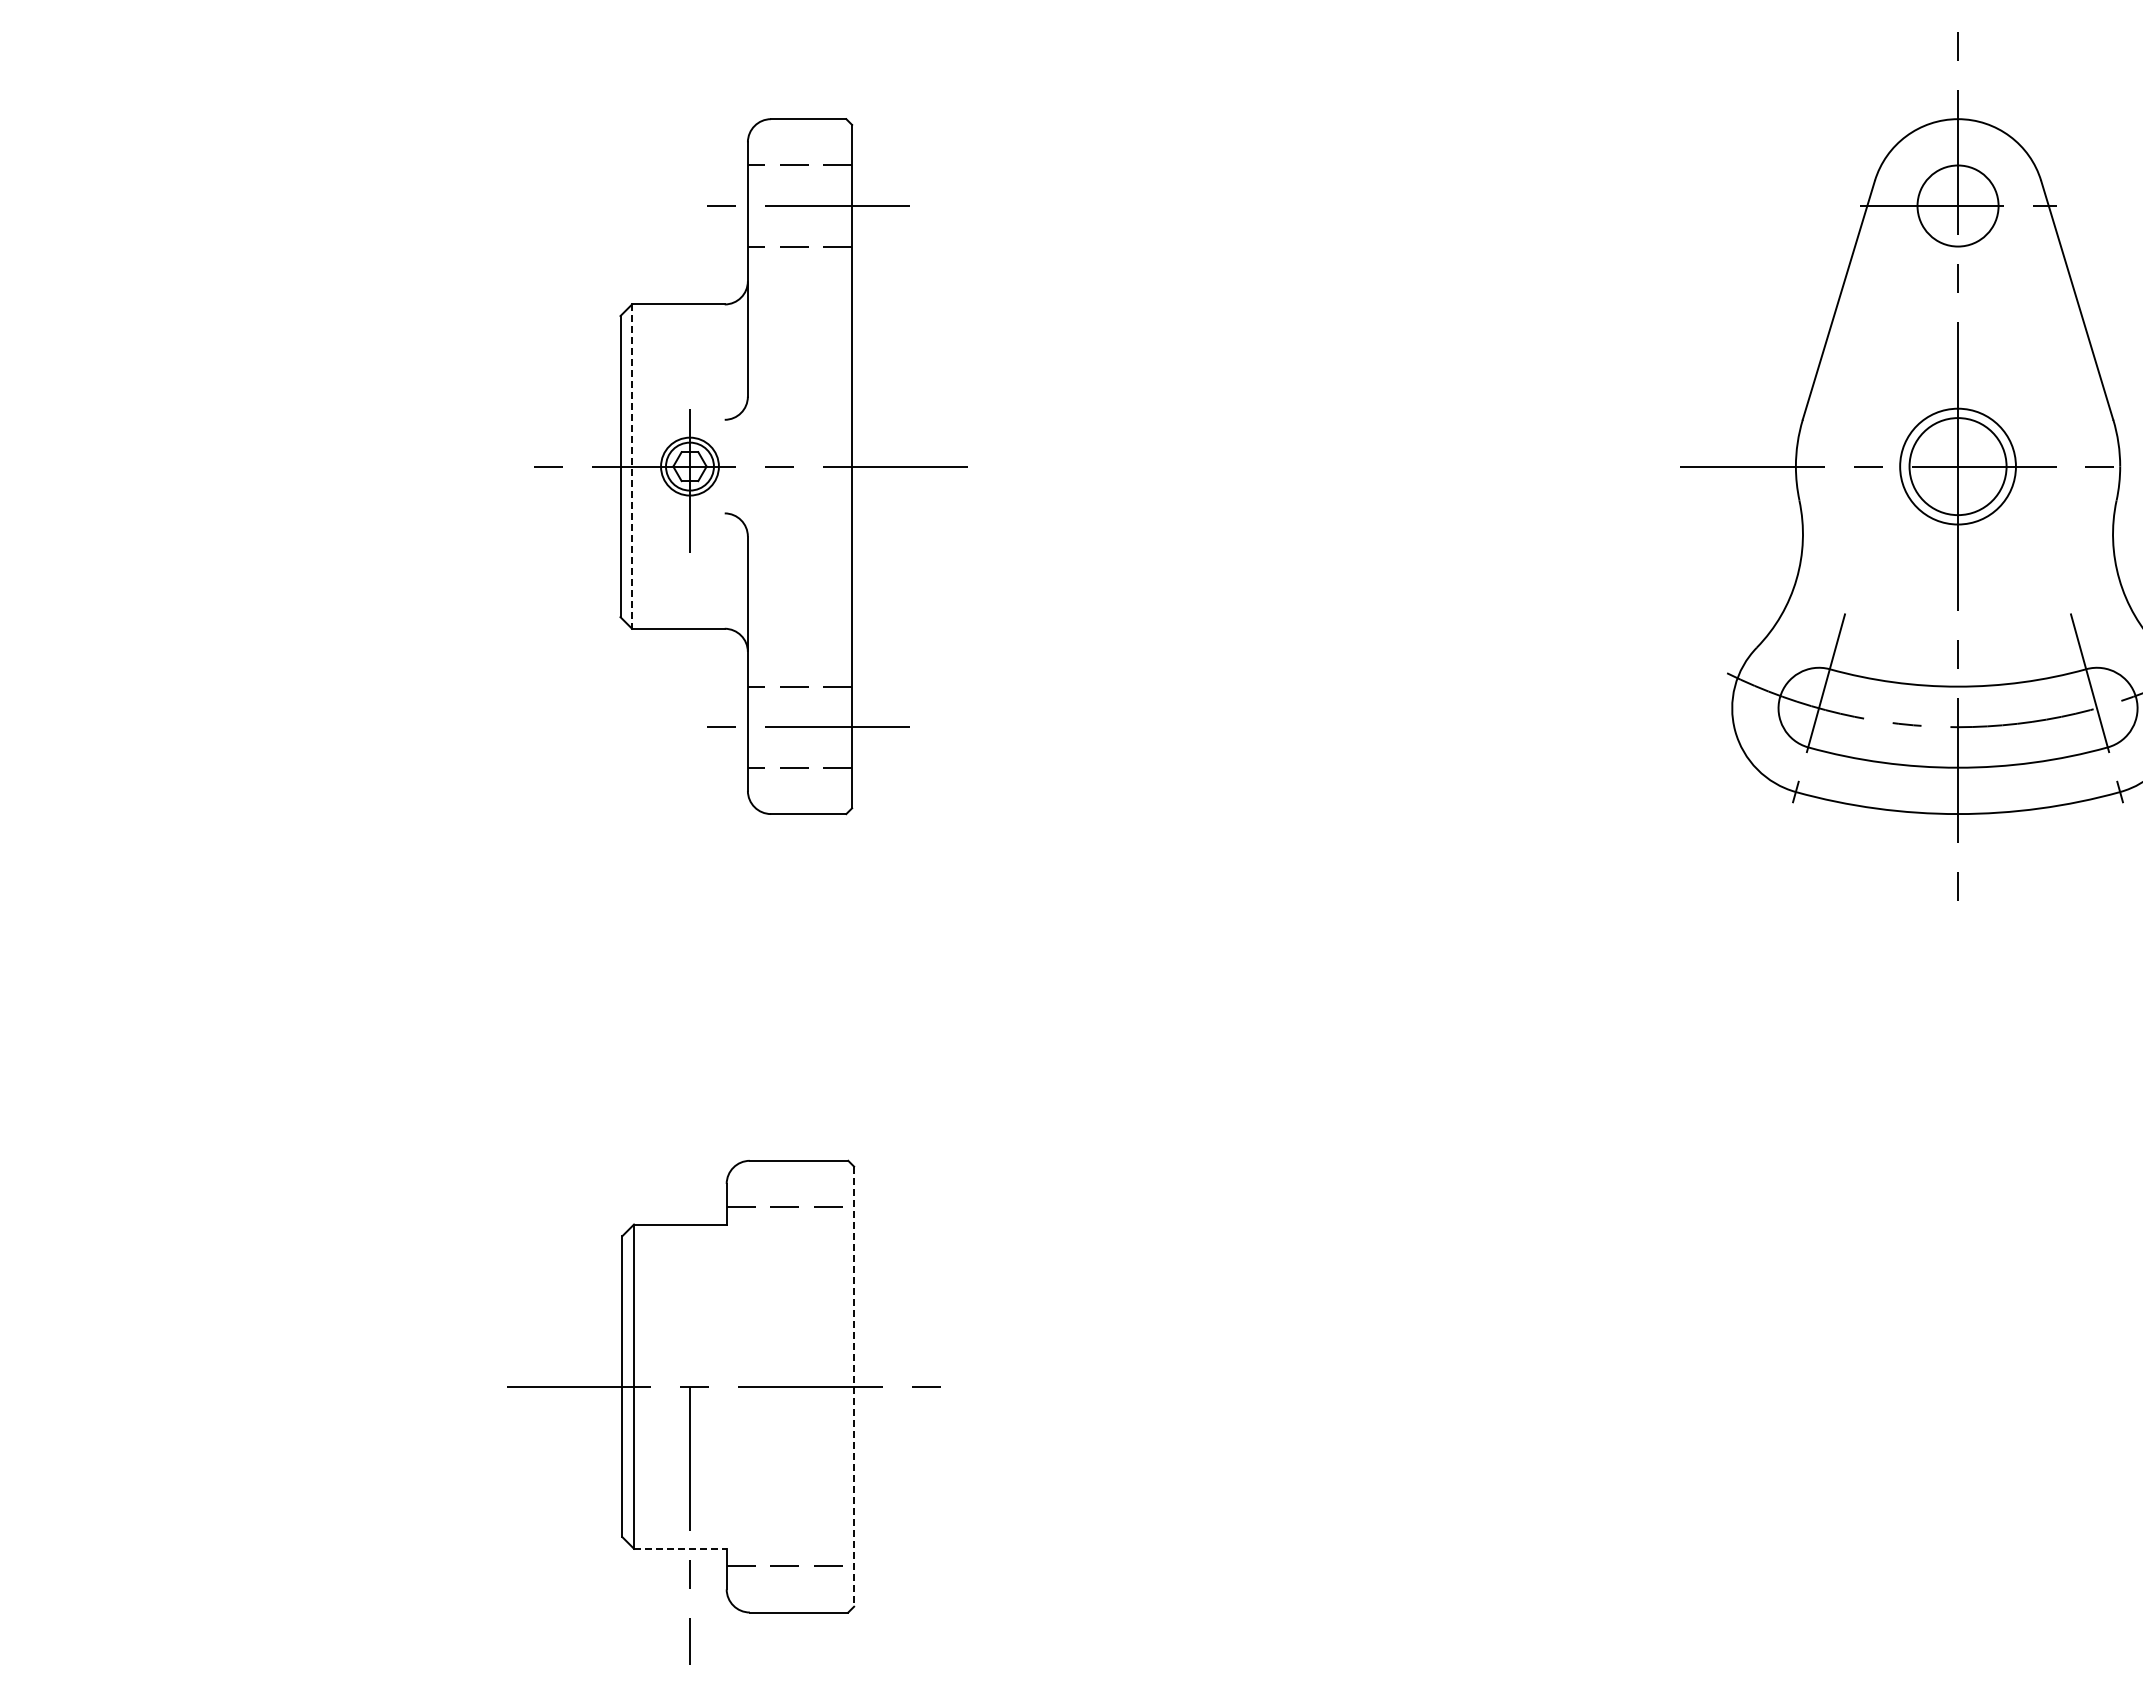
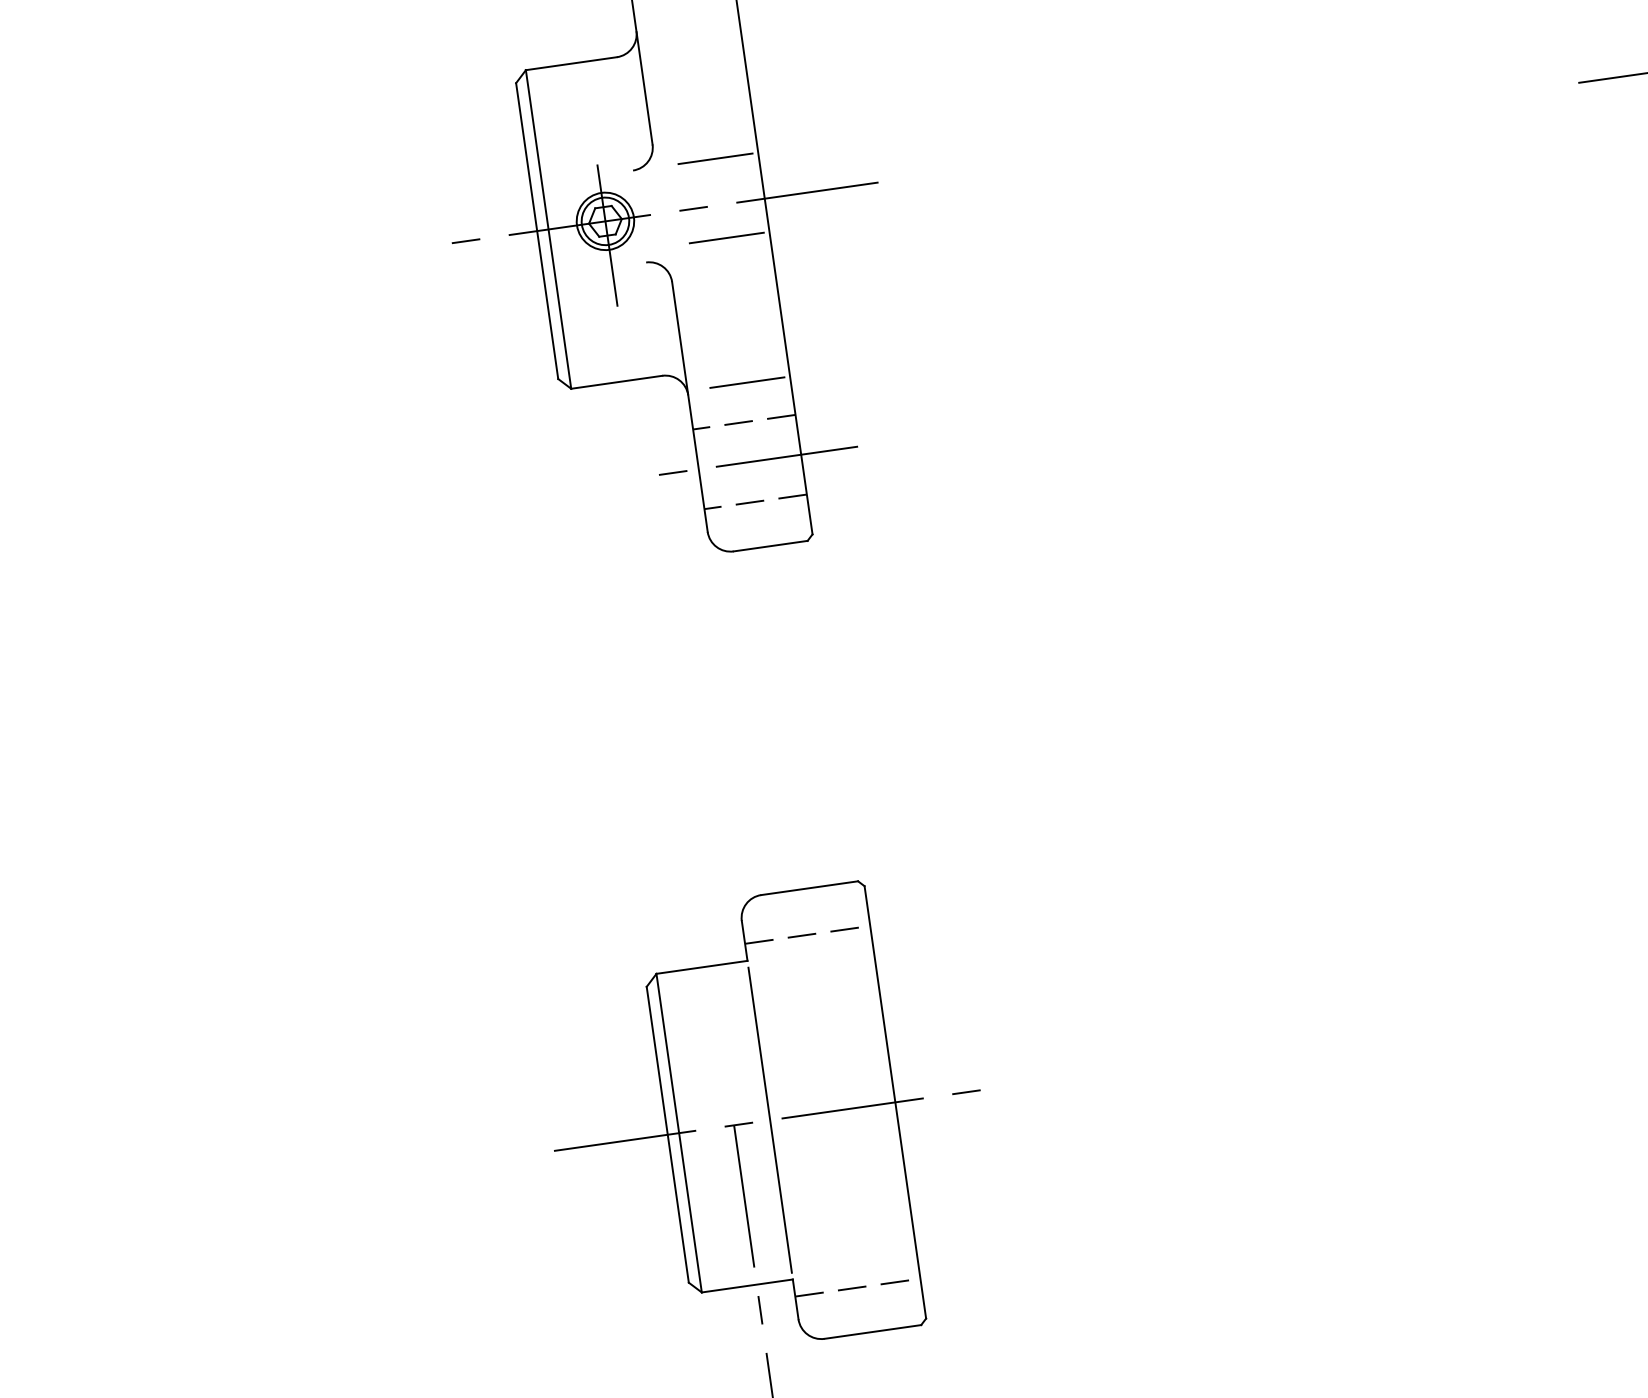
line: (808, 419) -> (715, 158), added
line: (632, 467) -> (549, 230), dashed -> solid
line: (808, 500) -> (726, 238), added
line: (808, 647) -> (747, 382), added
line: (726, 1386) -> (769, 1120), added
line: (854, 1387) -> (895, 1103), dashed -> solid
line: (680, 1548) -> (747, 1285), dashed -> solid

